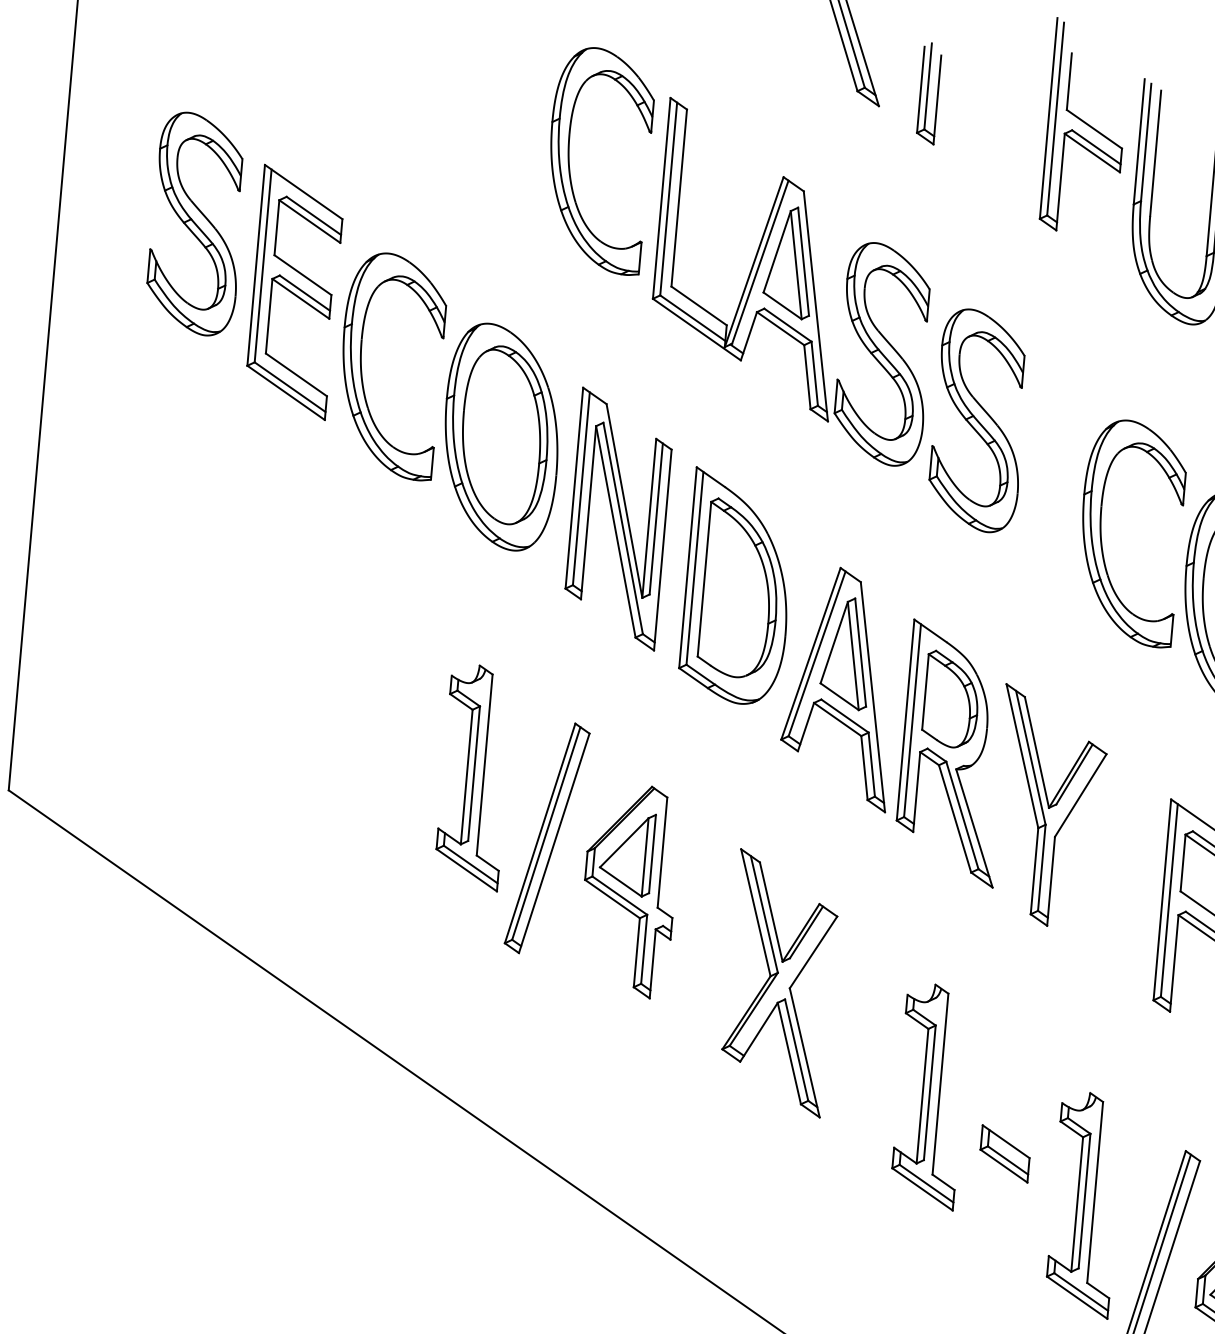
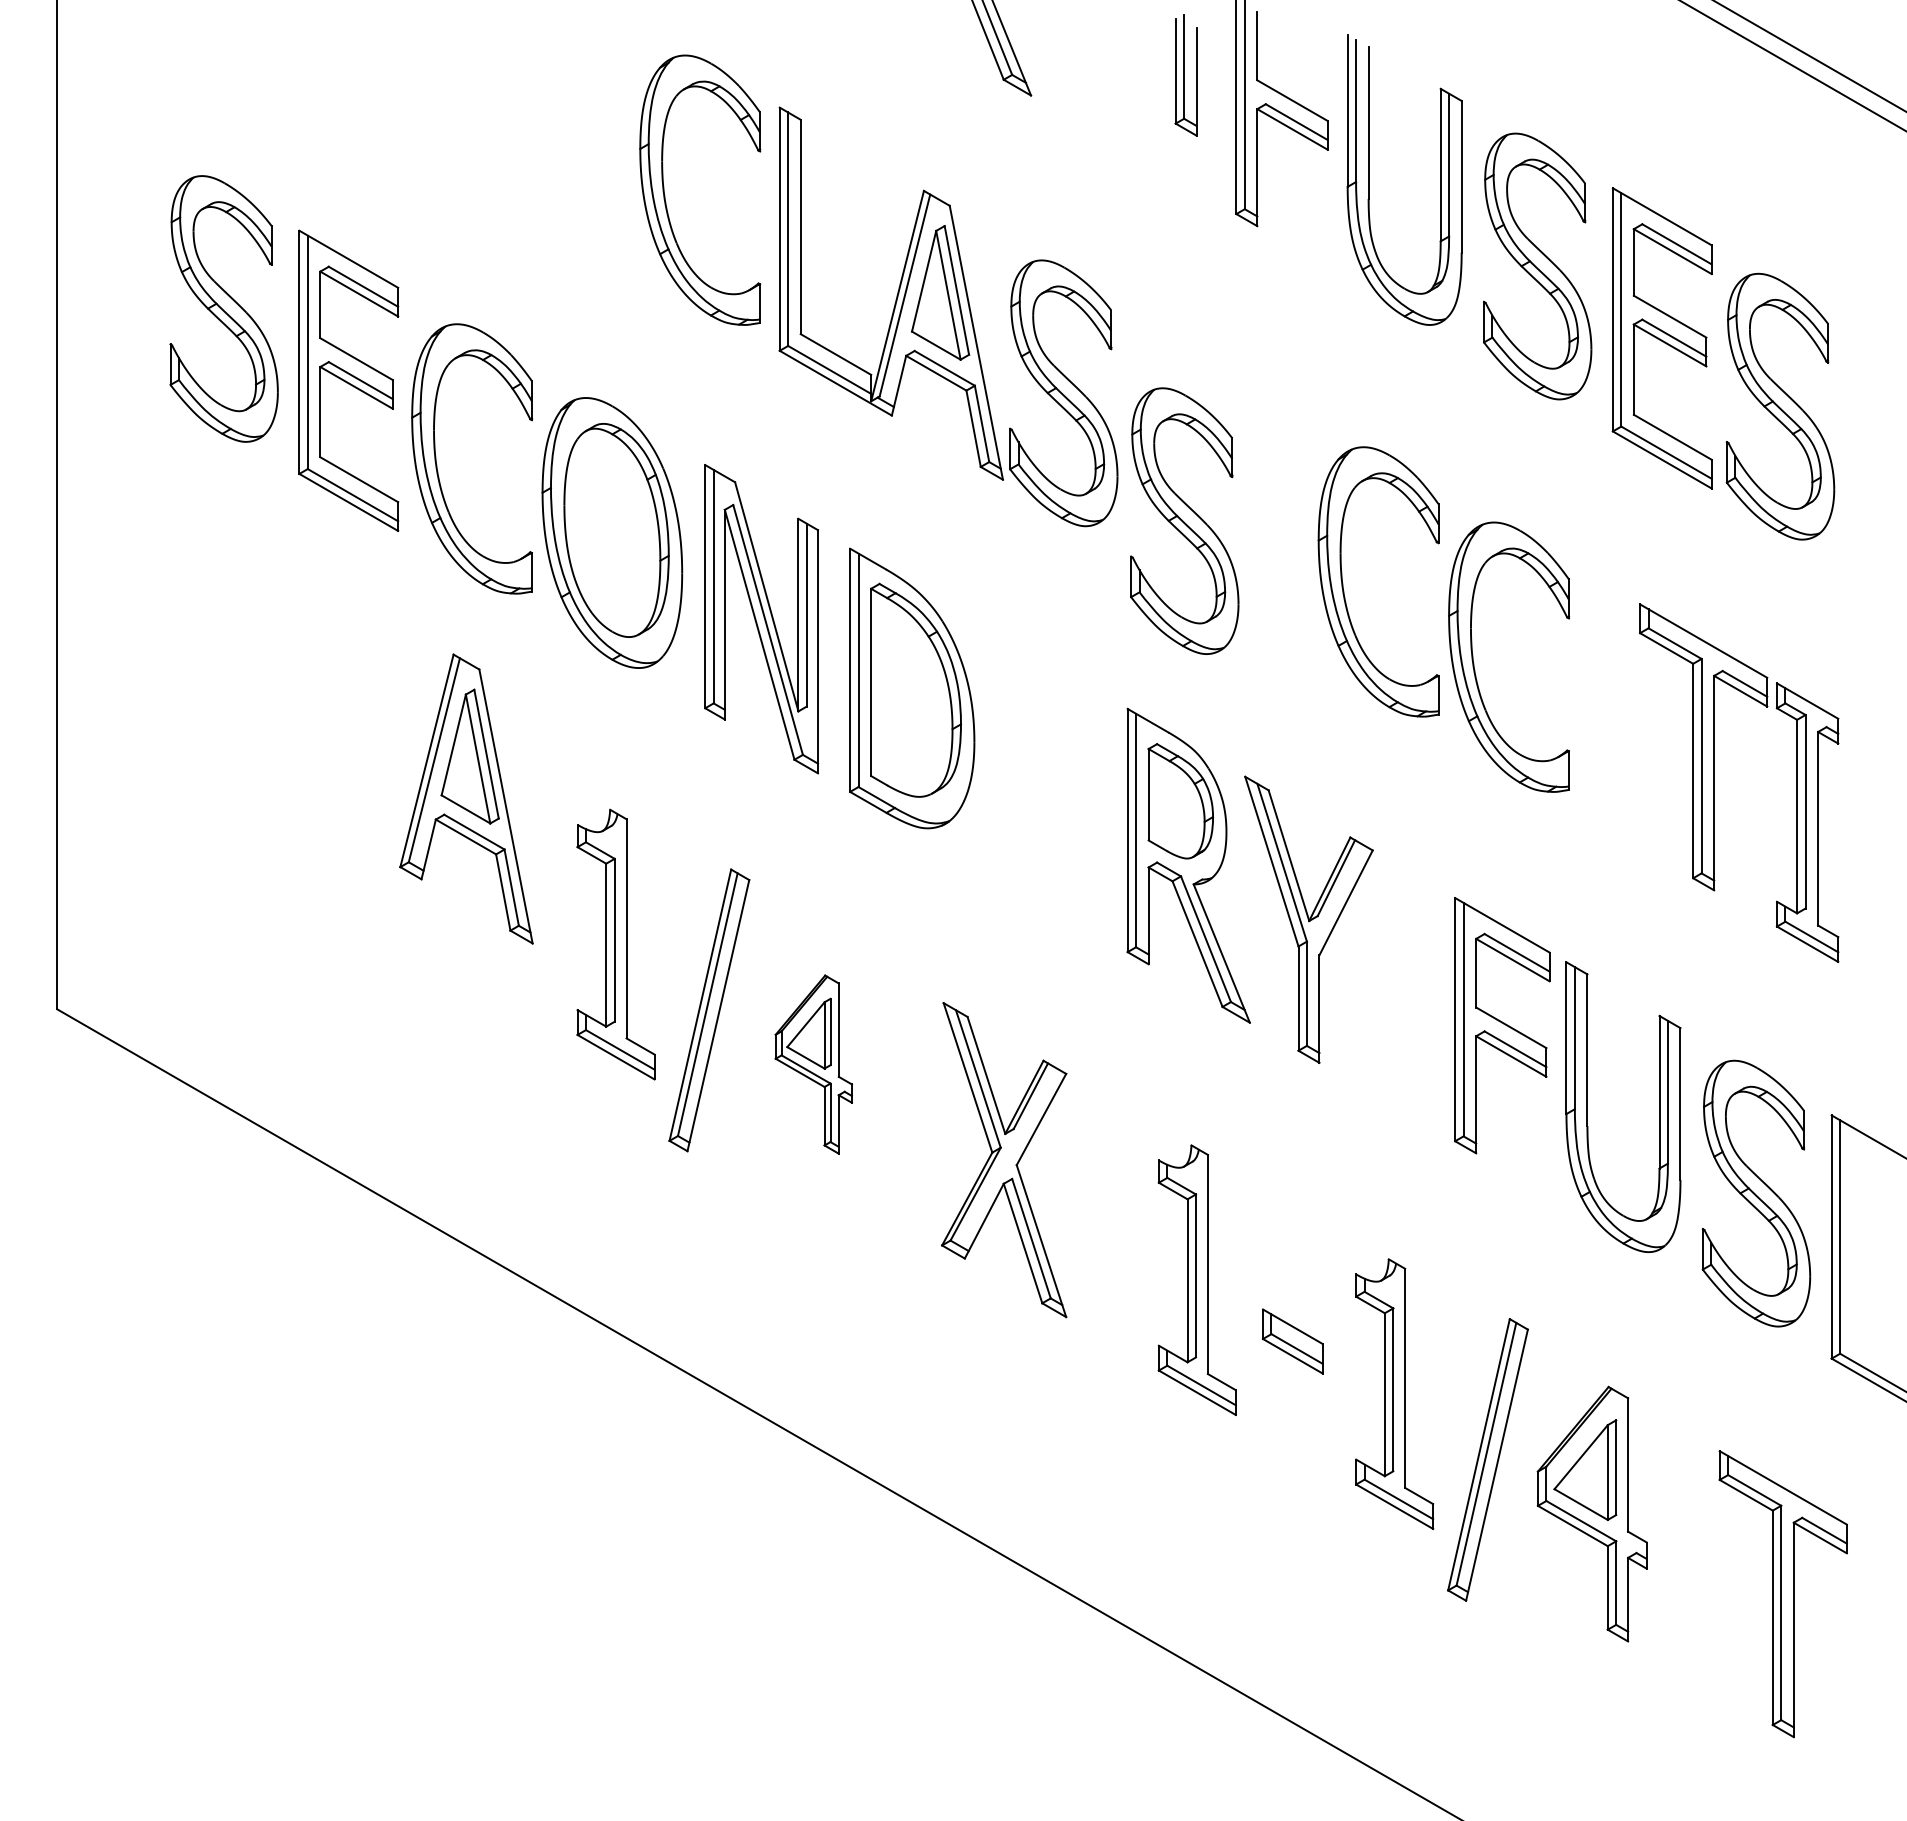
part: (928, 93) -> (1185, 75), moved
part: (979, 420) -> (1184, 520), moved
part: (840, 687) -> (466, 798), moved
part: (629, 890) -> (813, 1064), size x0.7

